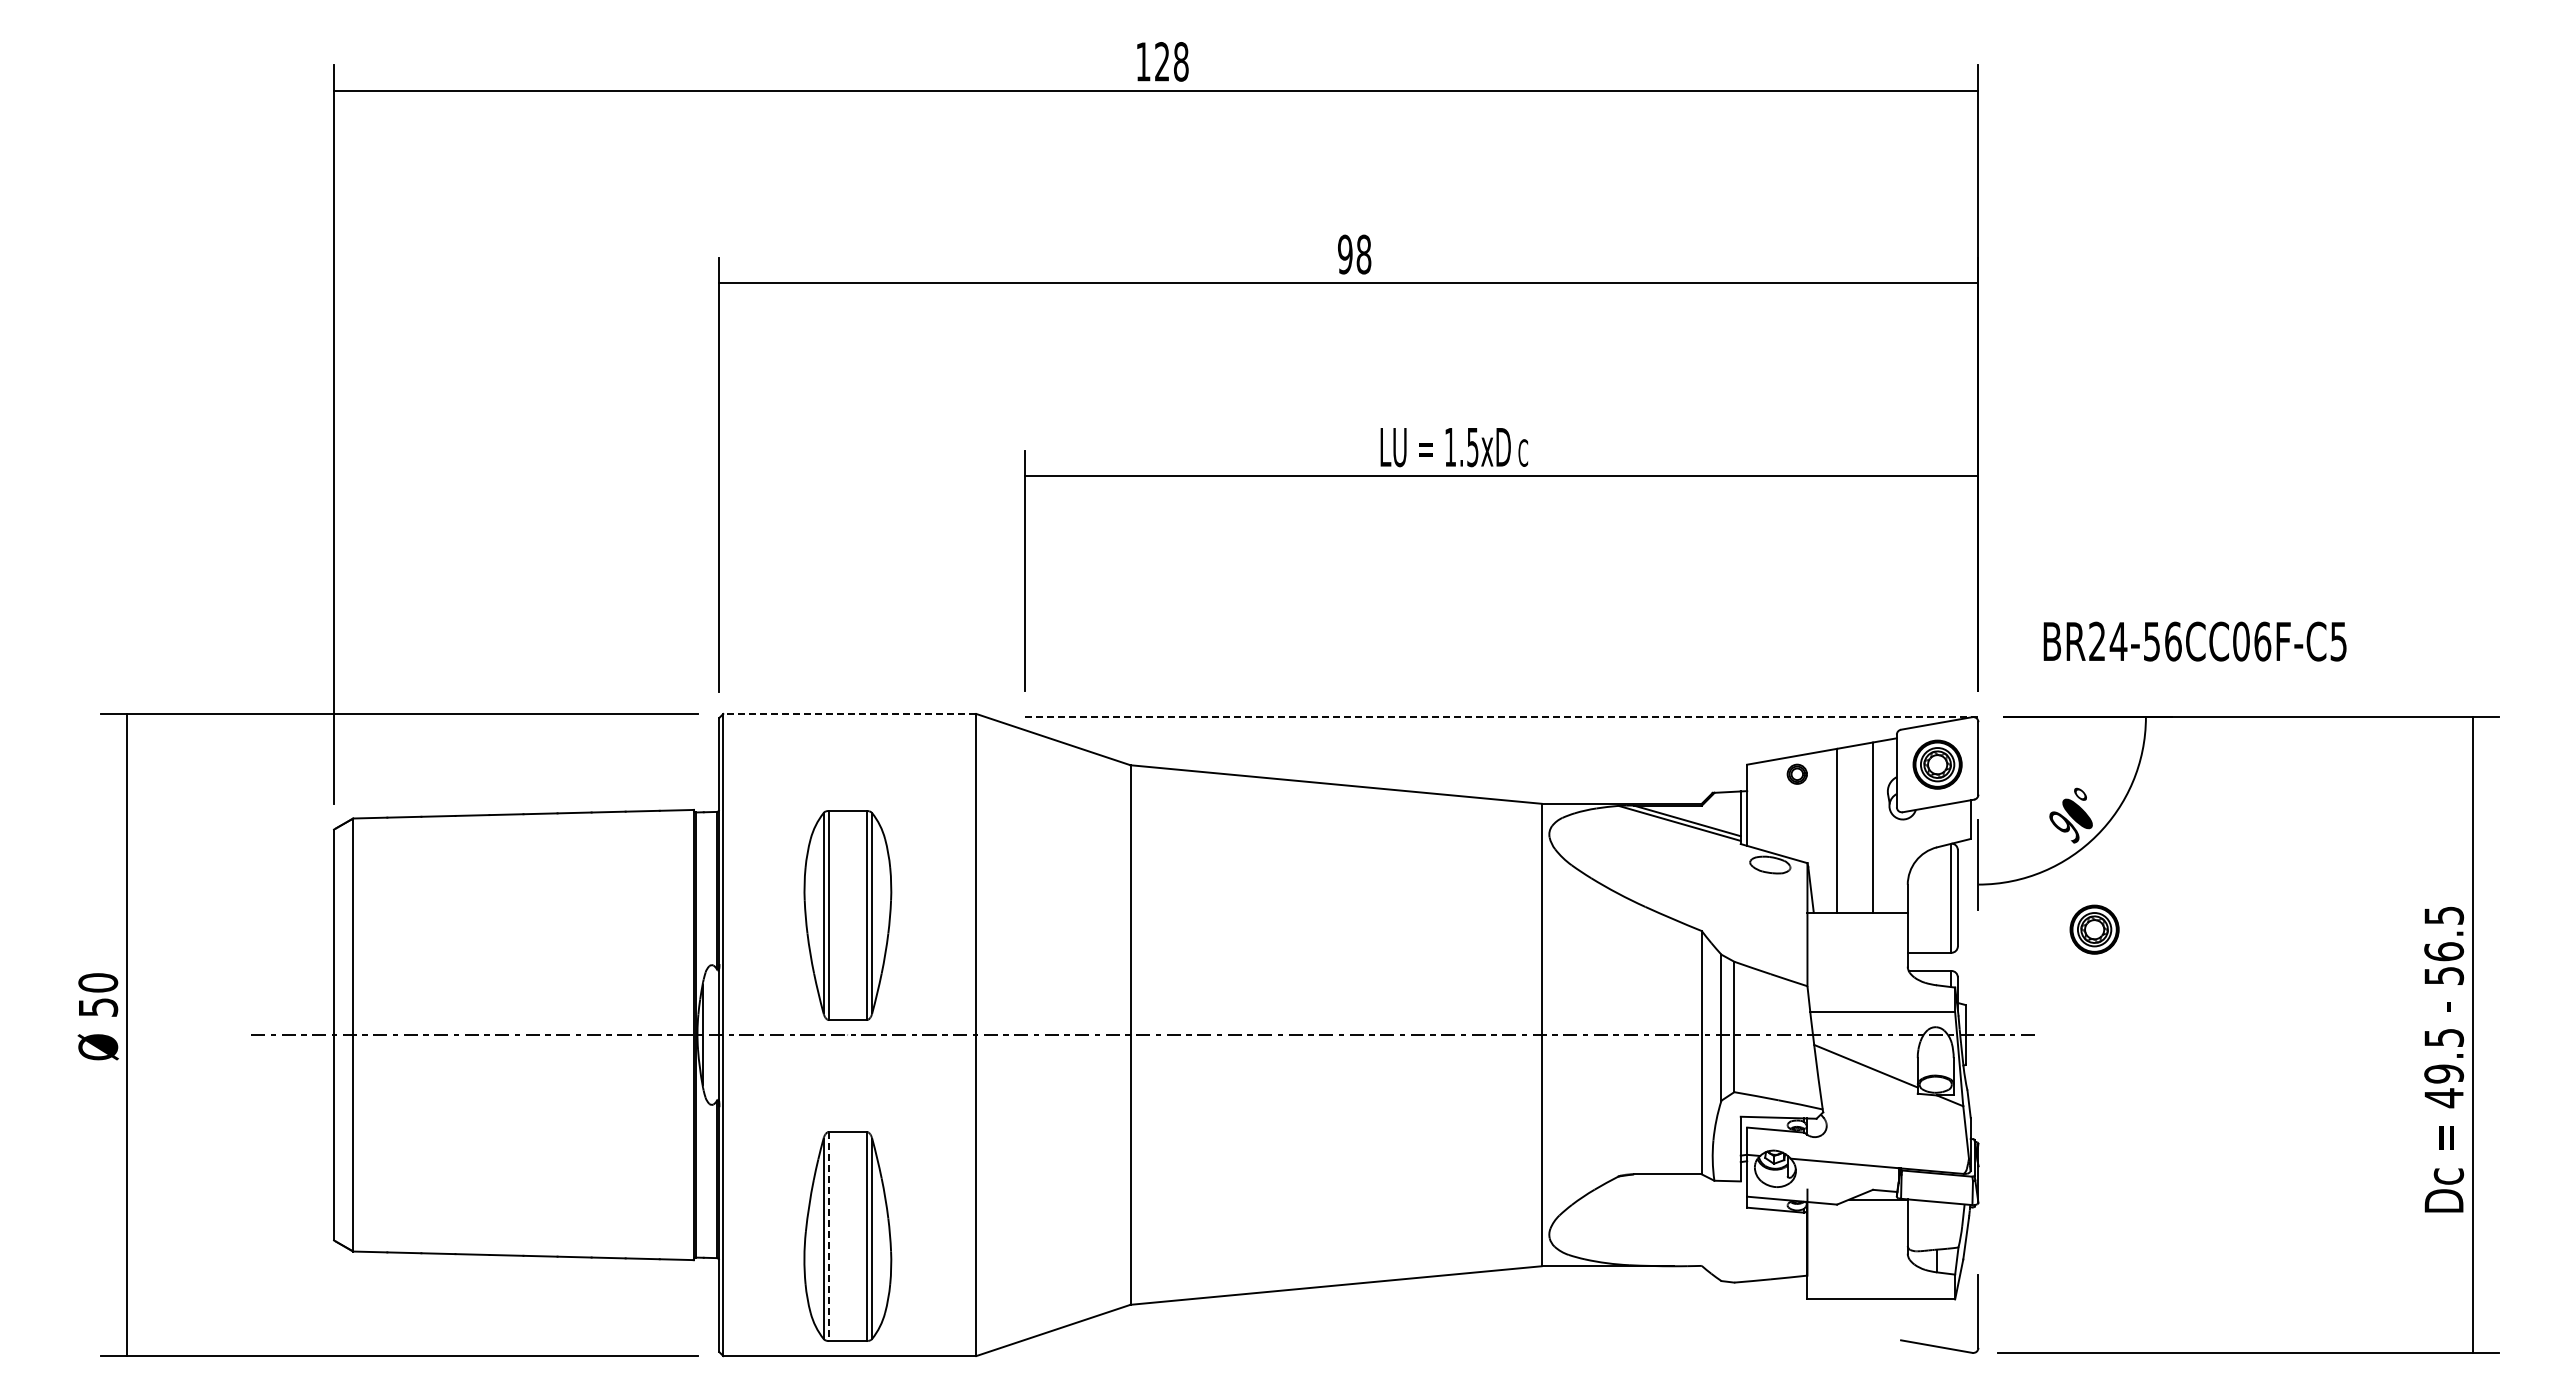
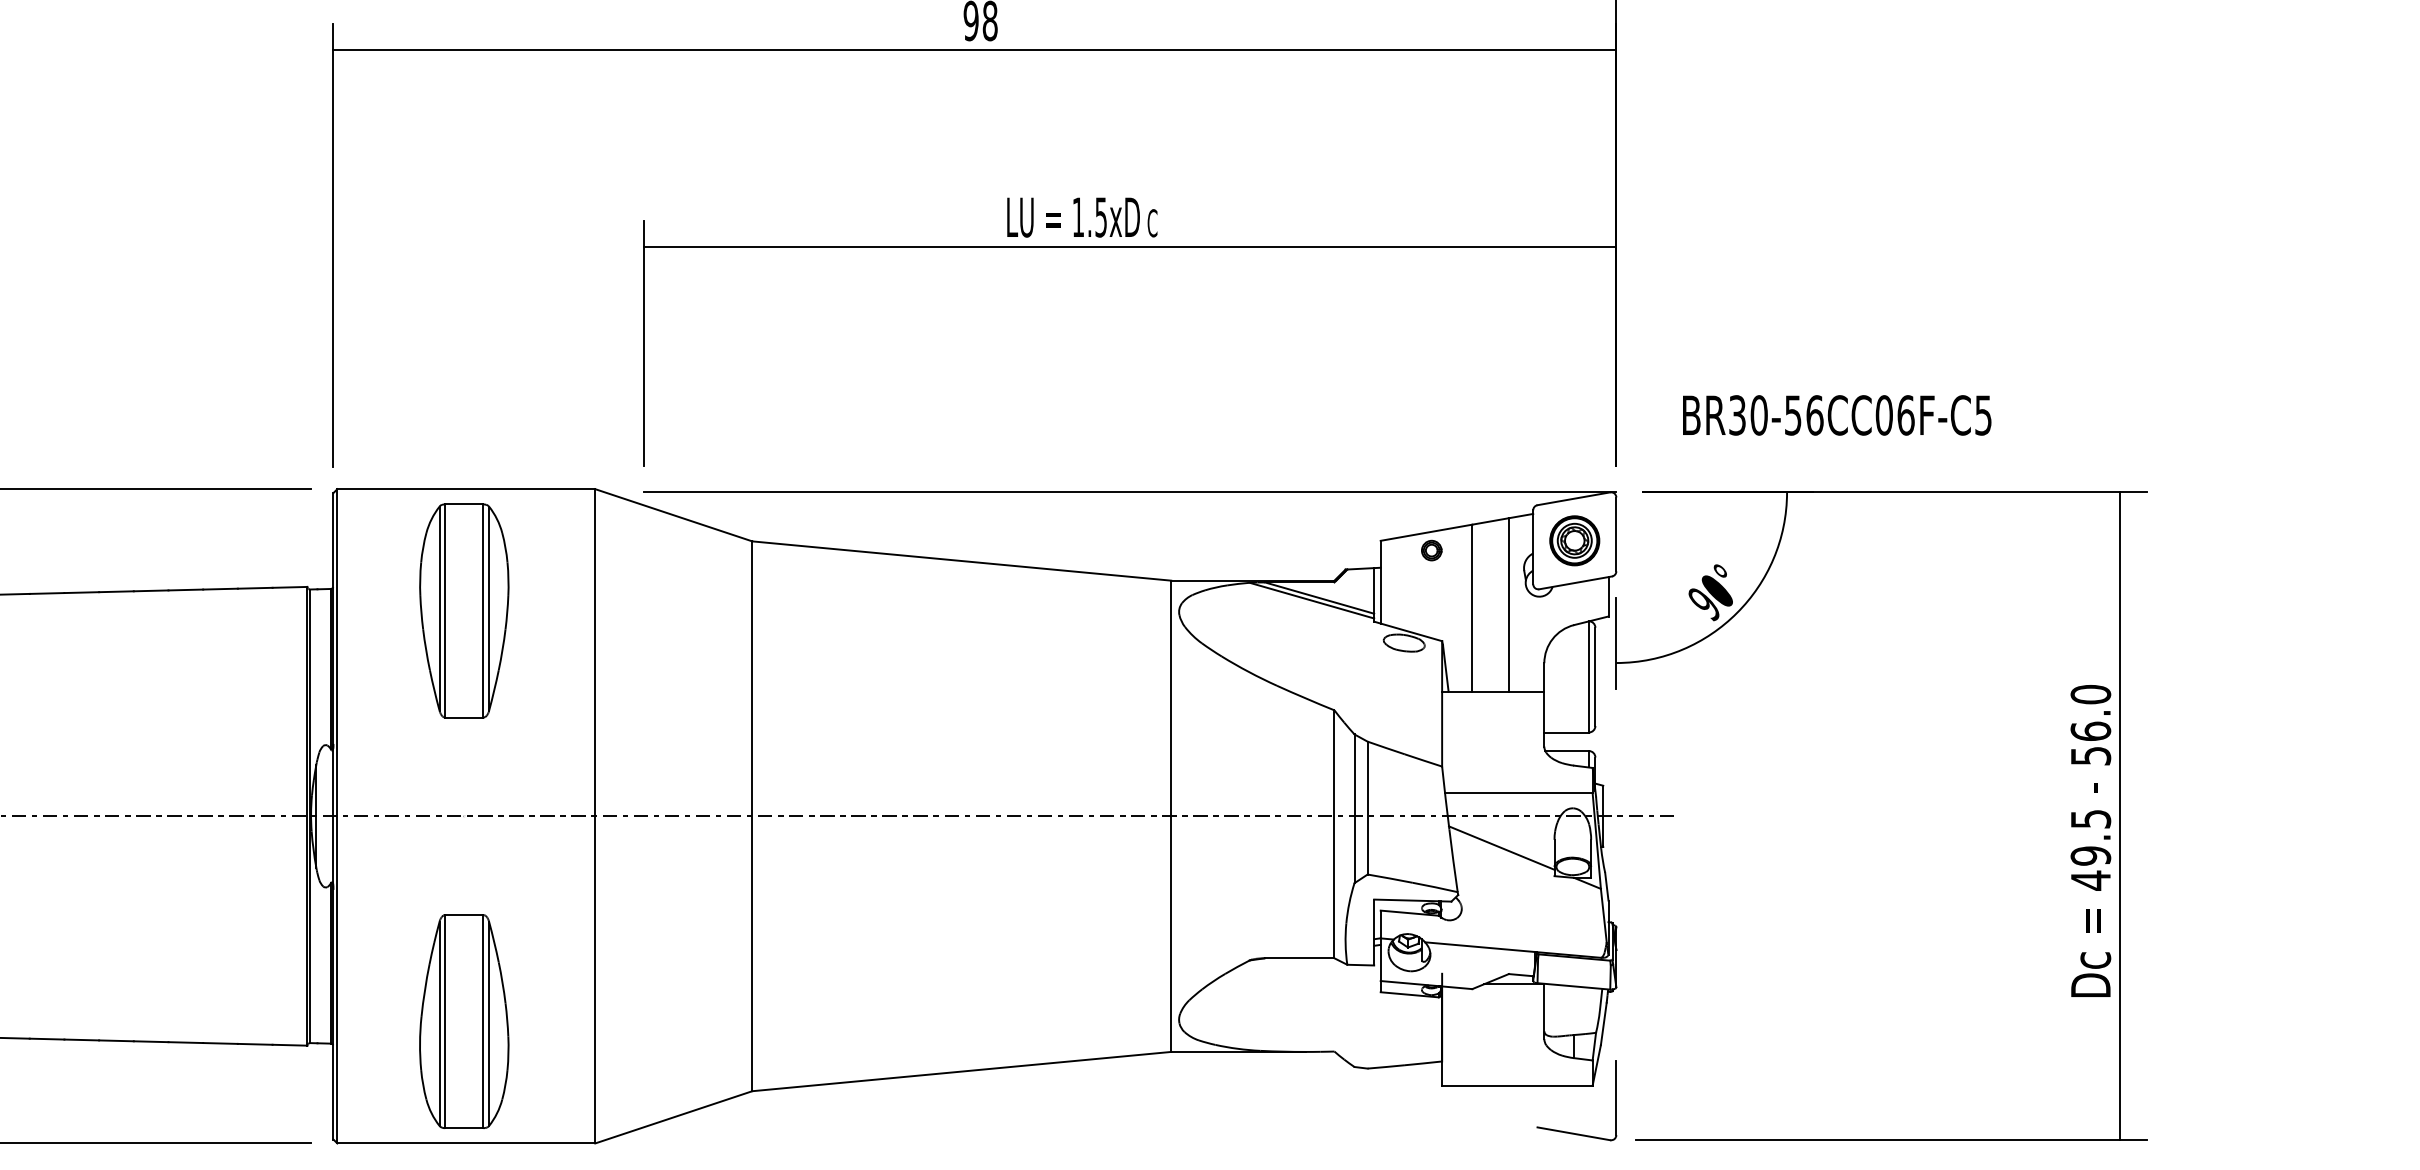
text: (2108, 641) -> (1748, 415), BR24-56CC06F-C5 -> BR30-56CC06F-C5
line: (849, 713) -> (465, 488), dashed -> solid
line: (1501, 717) -> (1130, 492), dashed -> solid
part: (847, 915) -> (463, 610), moved
text: (2444, 915) -> (2091, 694), 56.5 -> 56.0
part: (2094, 929) -> (1734, 708), removed
line: (829, 1236) -> (445, 1021), dashed -> solid

